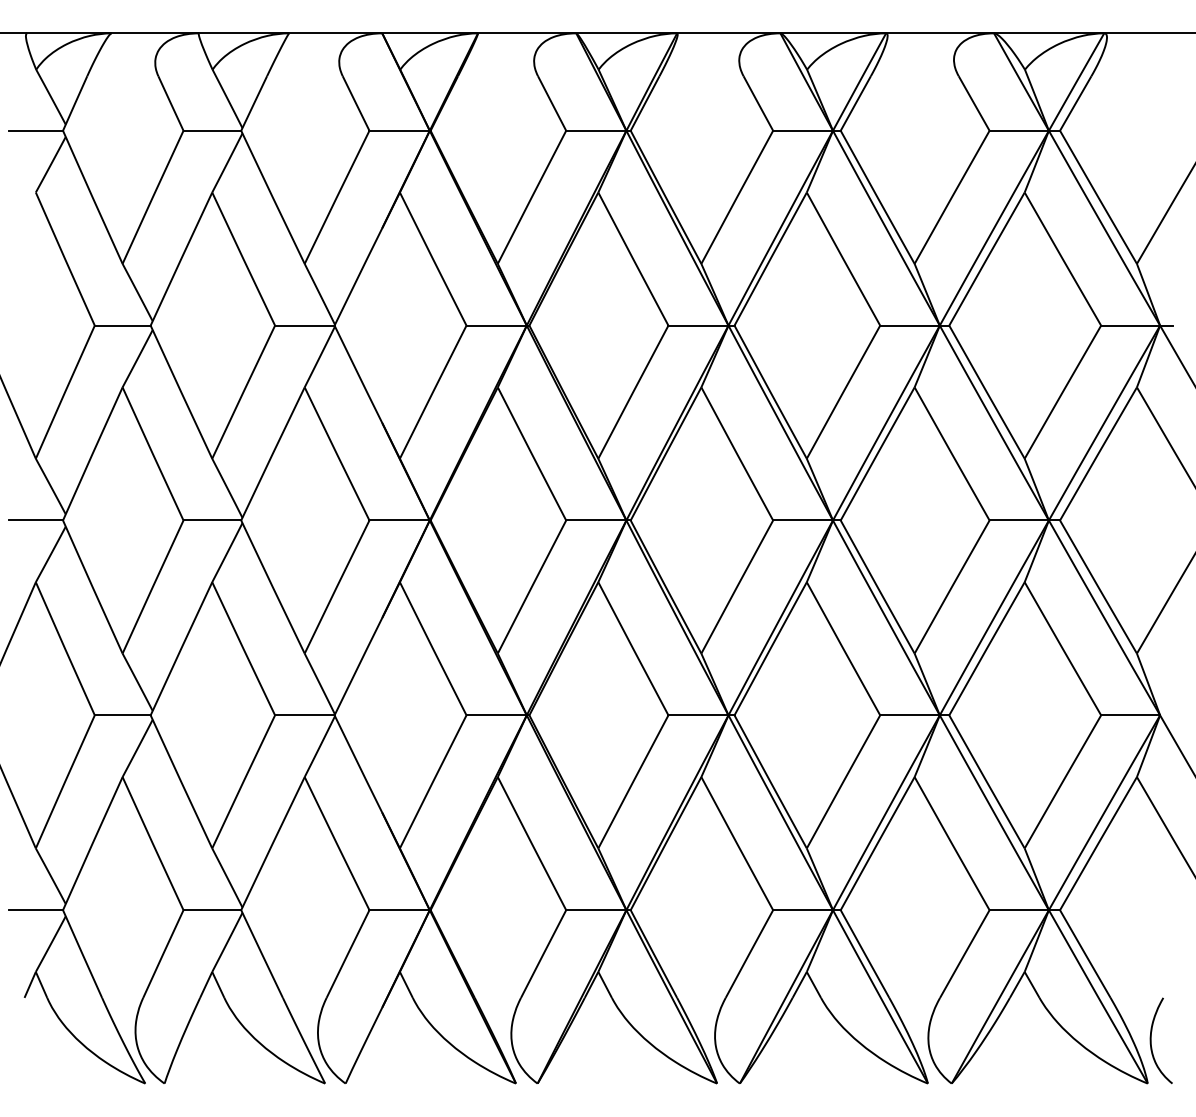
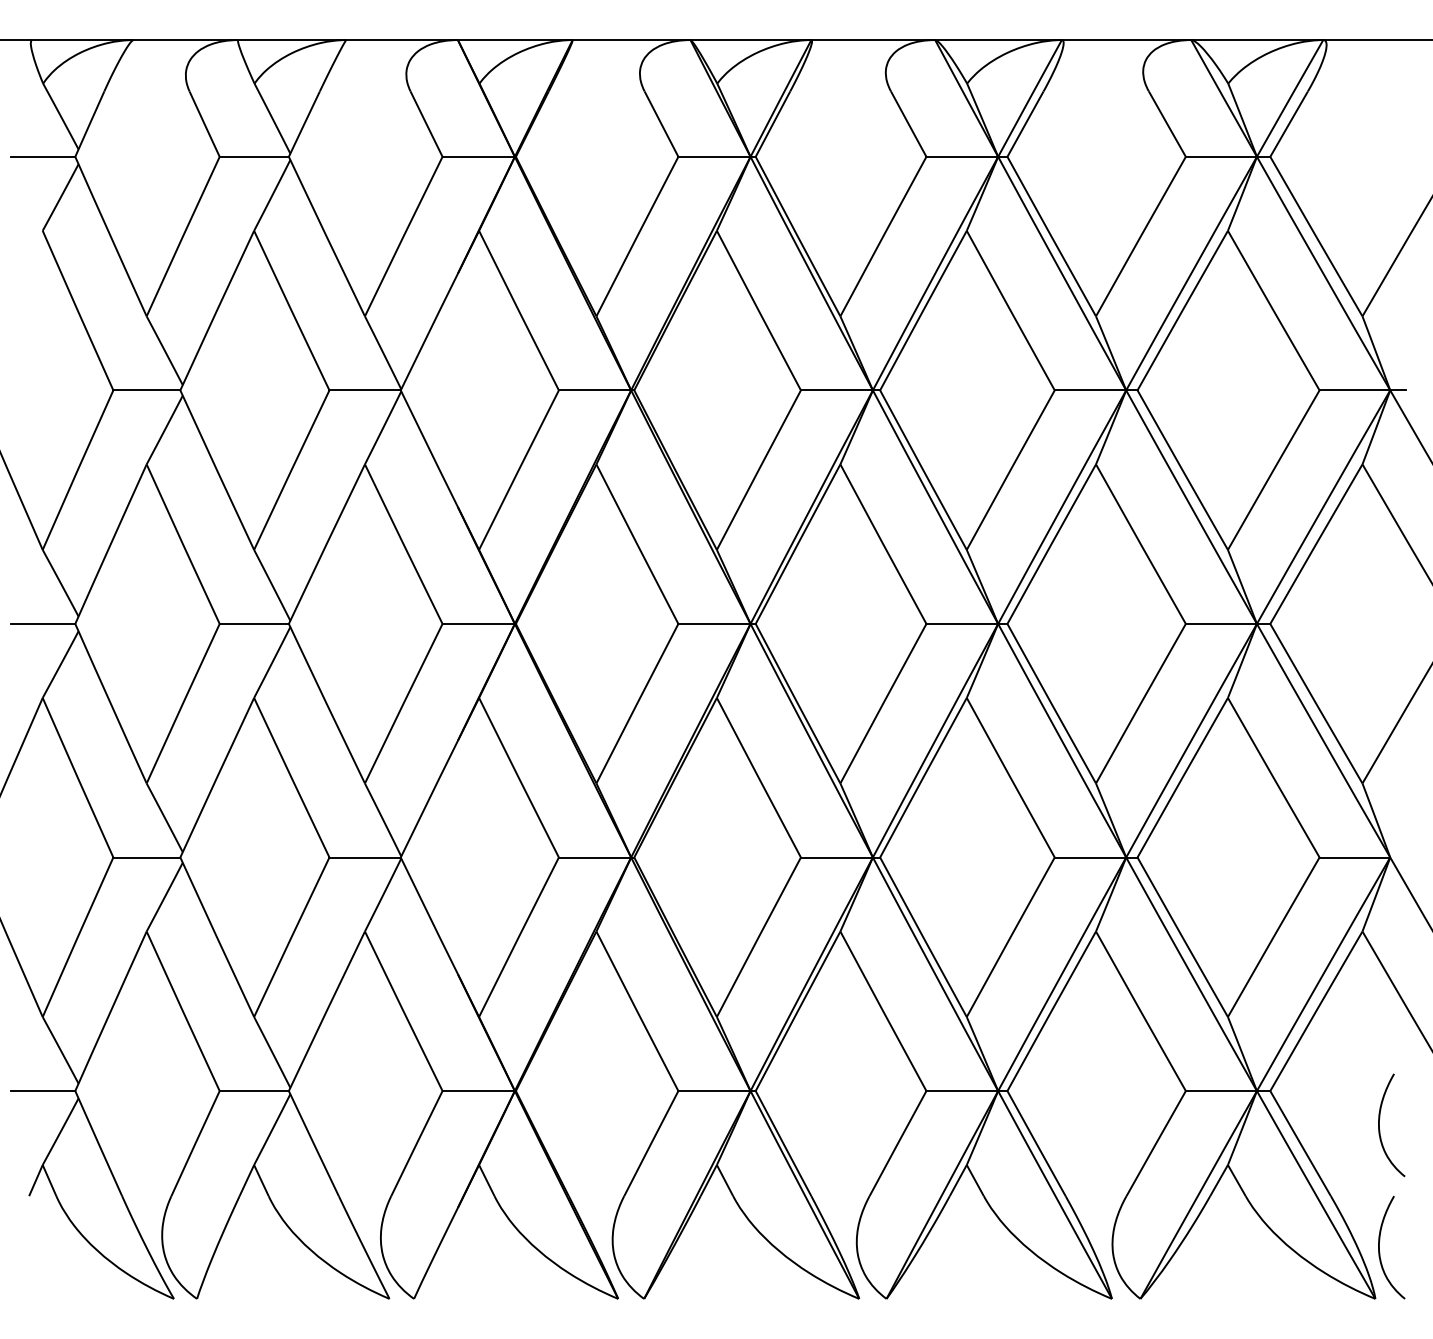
curve: (1151, 938) -> (1379, 1124), added

